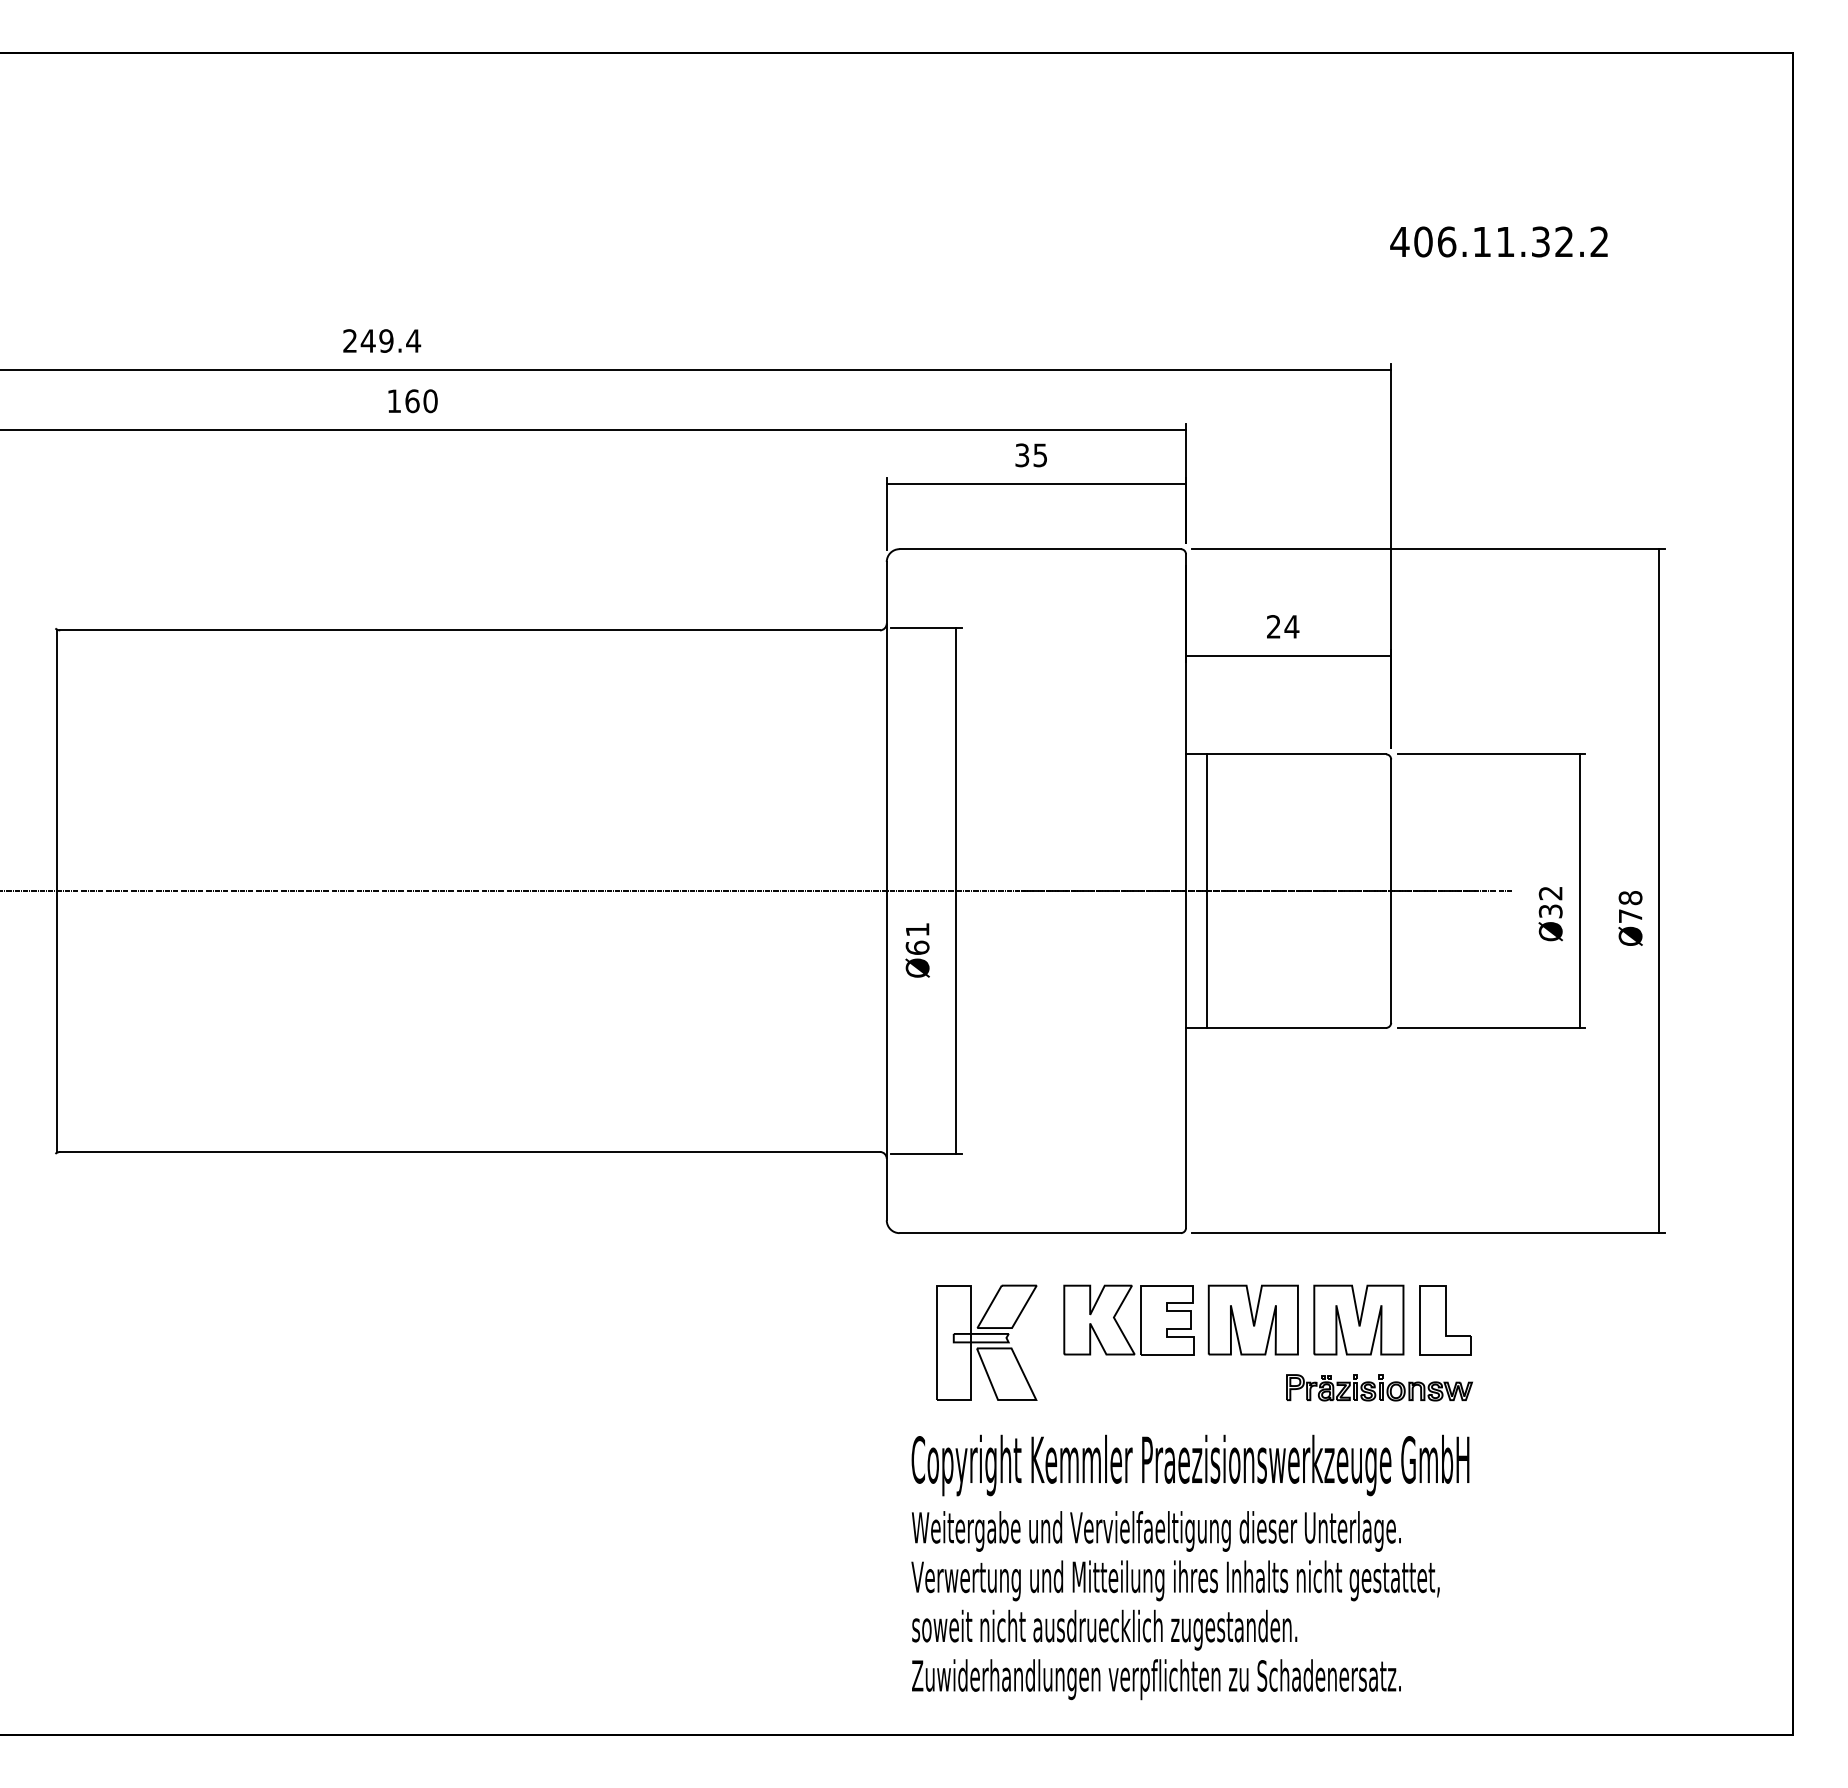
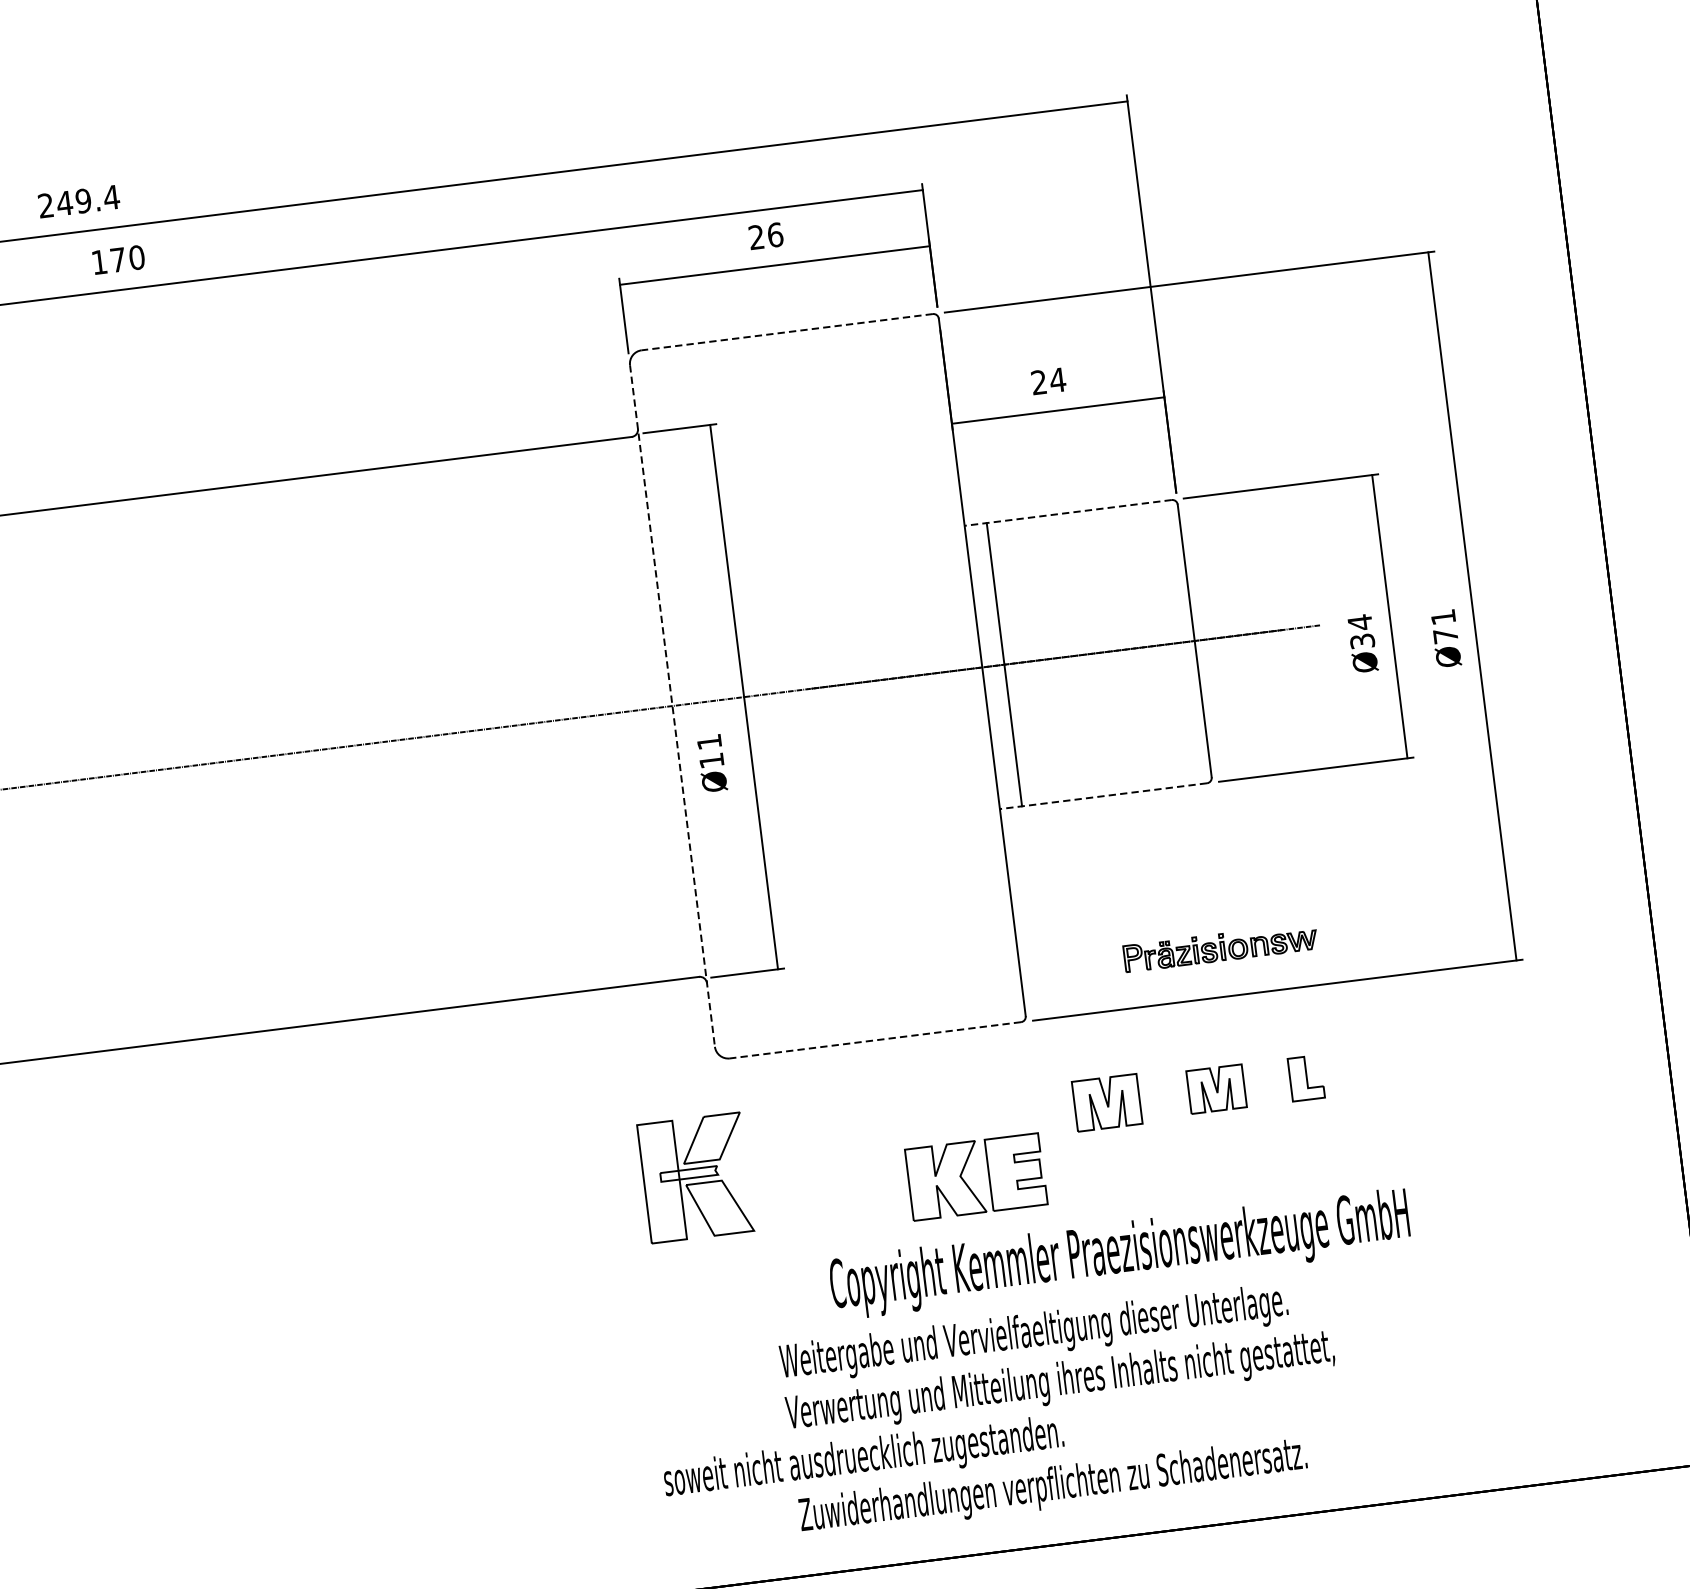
text: (412, 401) -> (118, 260), 160 -> 170
text: (1031, 455) -> (766, 236), 35 -> 26
line: (1040, 549) -> (787, 332), solid -> dashed
line: (1285, 754) -> (1067, 513), solid -> dashed
line: (886, 891) -> (672, 706), solid -> dashed
text: (1550, 892) -> (1359, 621), Ø32 -> Ø34
text: (1630, 898) -> (1443, 617), Ø78 -> Ø71
text: (917, 947) -> (711, 760), Ø61 -> Ø11
line: (1285, 1027) -> (1102, 795), solid -> dashed
line: (1040, 1233) -> (875, 1040), solid -> dashed
part: (1252, 1319) -> (1106, 1102), size x0.7
part: (1358, 1319) -> (1216, 1088), size x0.6
part: (1445, 1320) -> (1306, 1078), size x0.6
part: (1118, 1323) -> (965, 1181), moved
part: (986, 1342) -> (695, 1177), moved
part: (1379, 1387) -> (1220, 947), moved
text: (1190, 1465) -> (1120, 1254), moved
text: (1104, 1629) -> (863, 1458), moved

